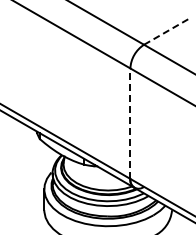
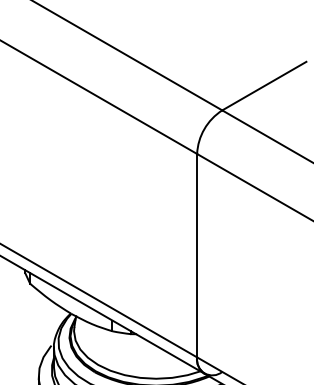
line: (167, 31) -> (265, 85), dashed -> solid
line: (130, 123) -> (197, 255), dashed -> solid

